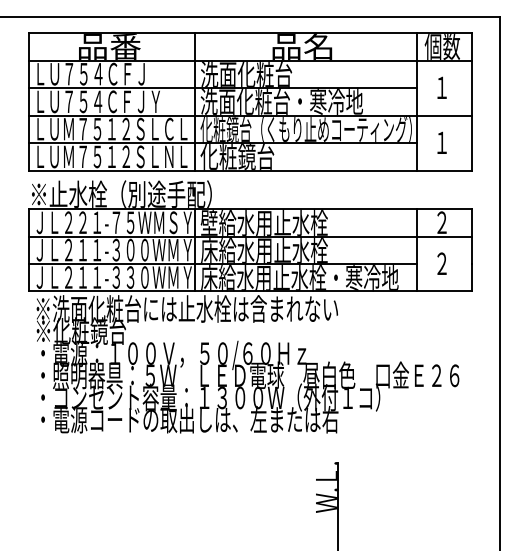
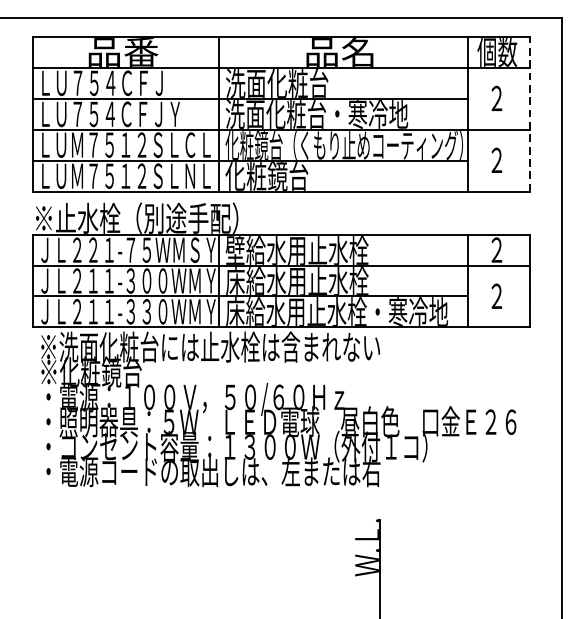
text: (441, 86) -> (496, 97), １ -> ２
line: (471, 101) -> (530, 113), solid -> dashed
text: (441, 141) -> (496, 158), １ -> ２

